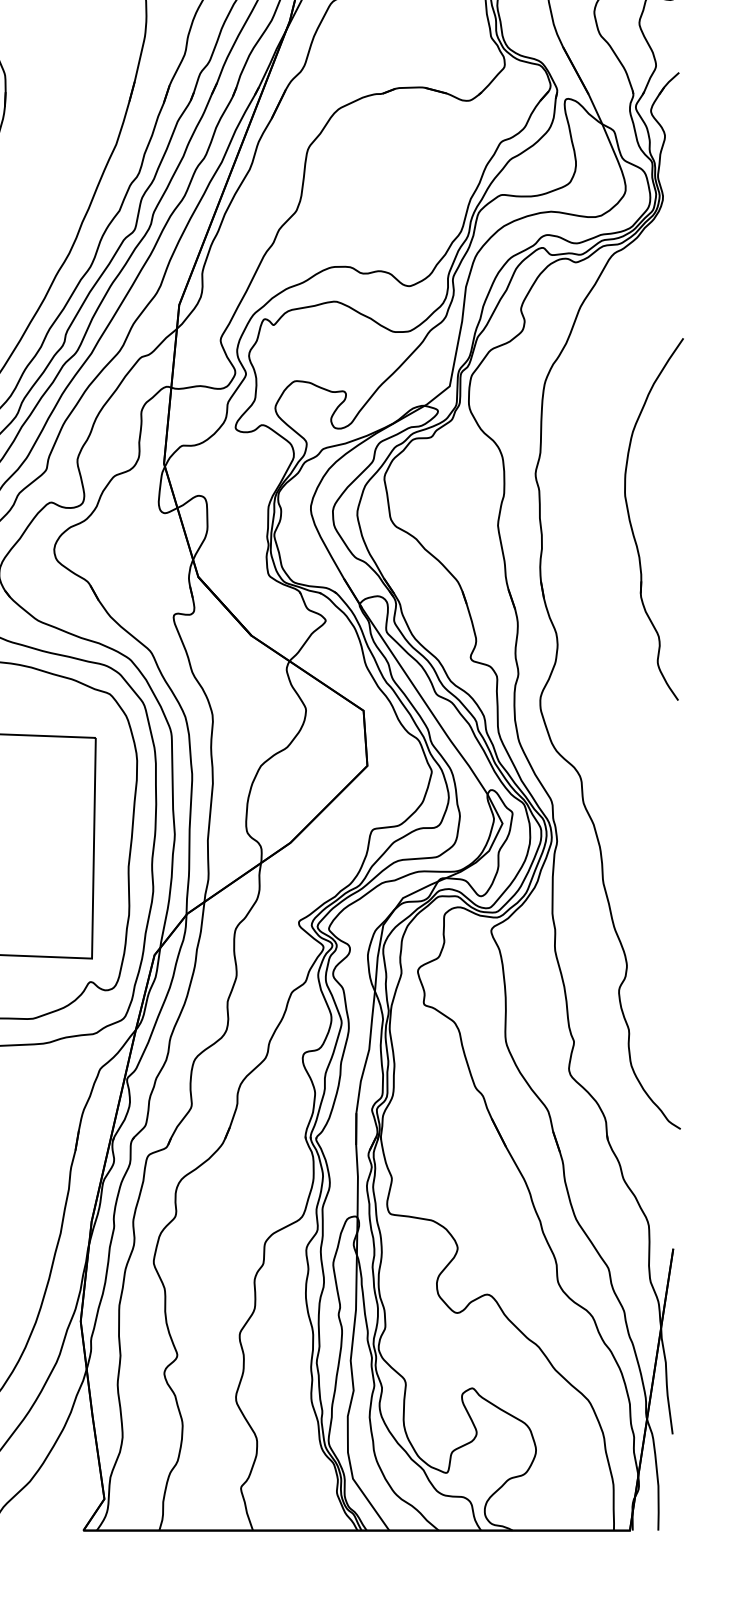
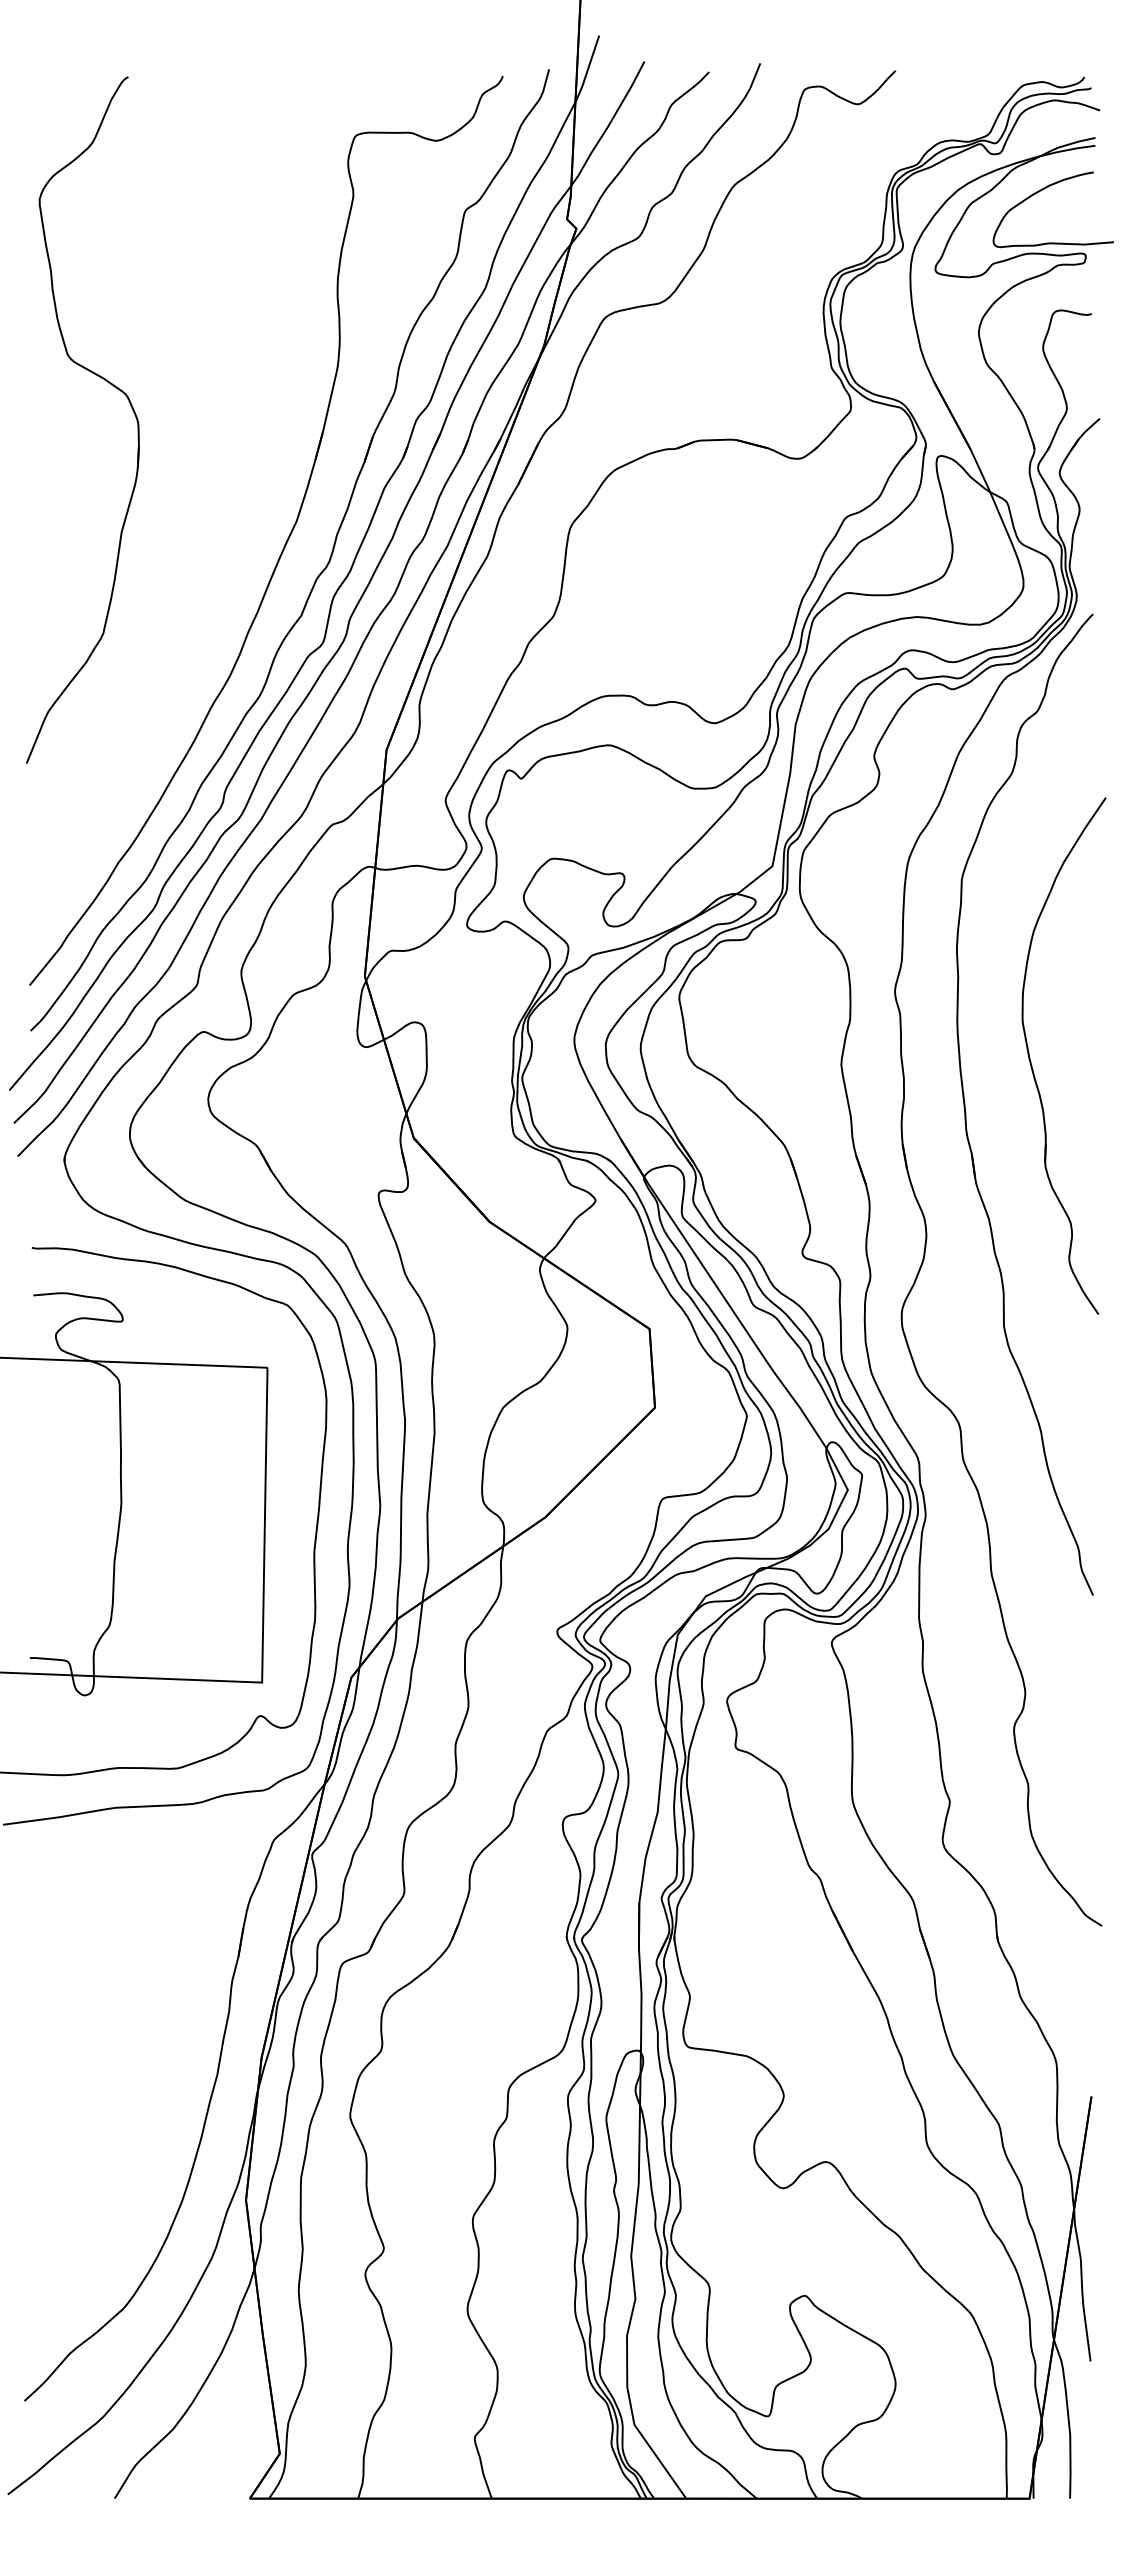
part: (585, 559) -> (966, 1112), added

